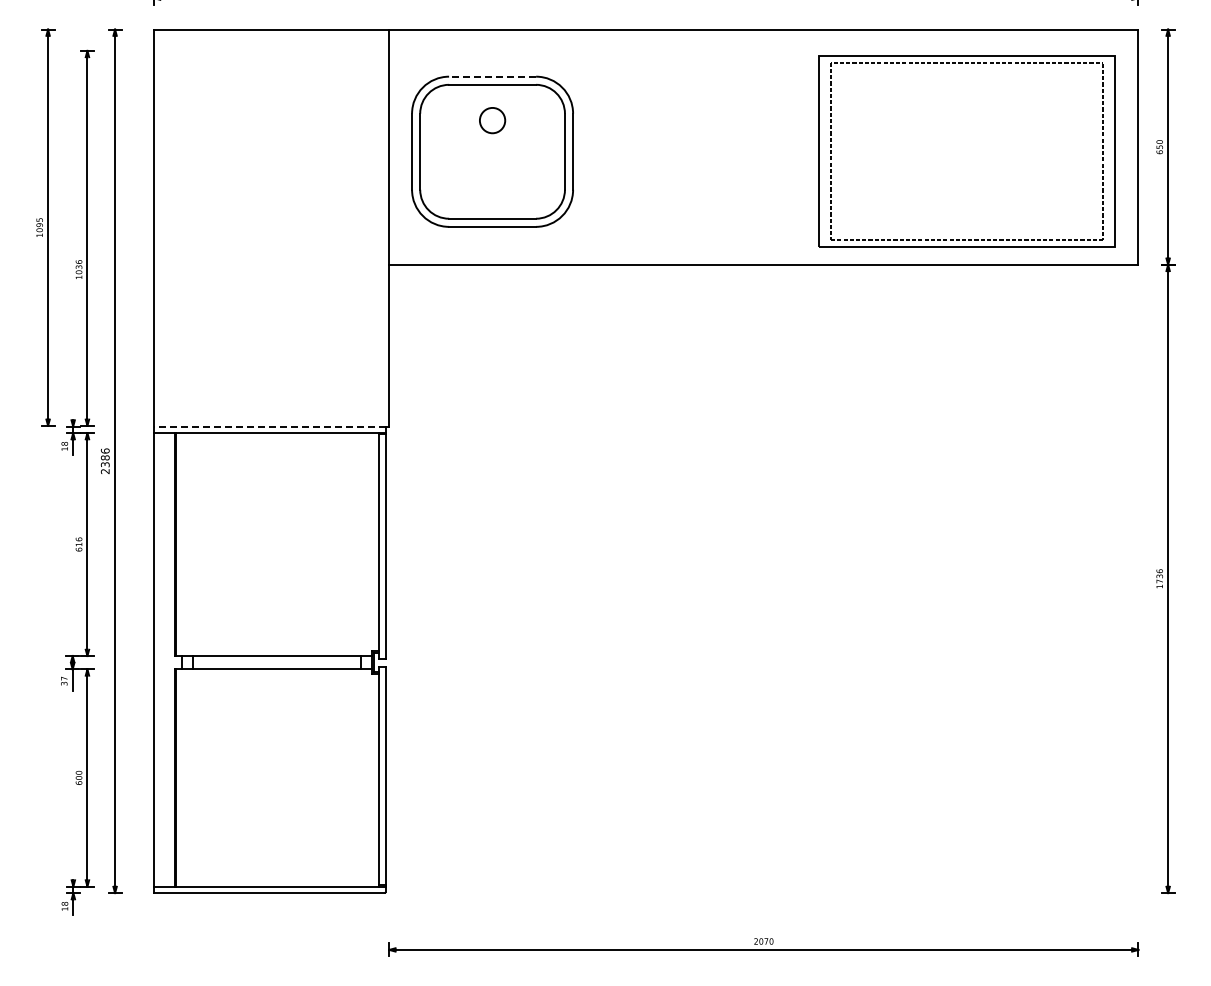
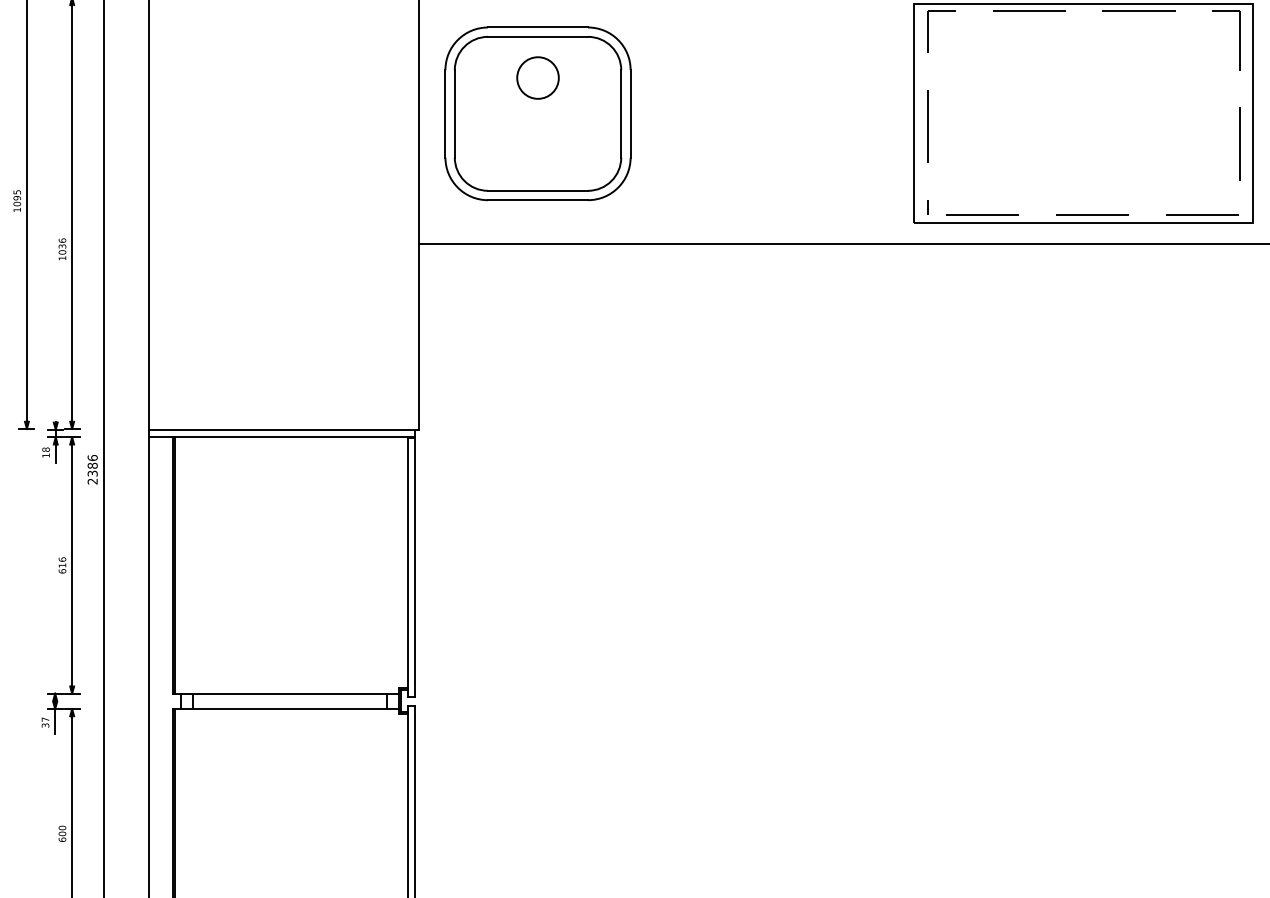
line: (492, 76) -> (537, 27), dashed -> solid
circle: (492, 120) -> (537, 77), size x1.43
line: (269, 426) -> (281, 429), dashed -> solid

